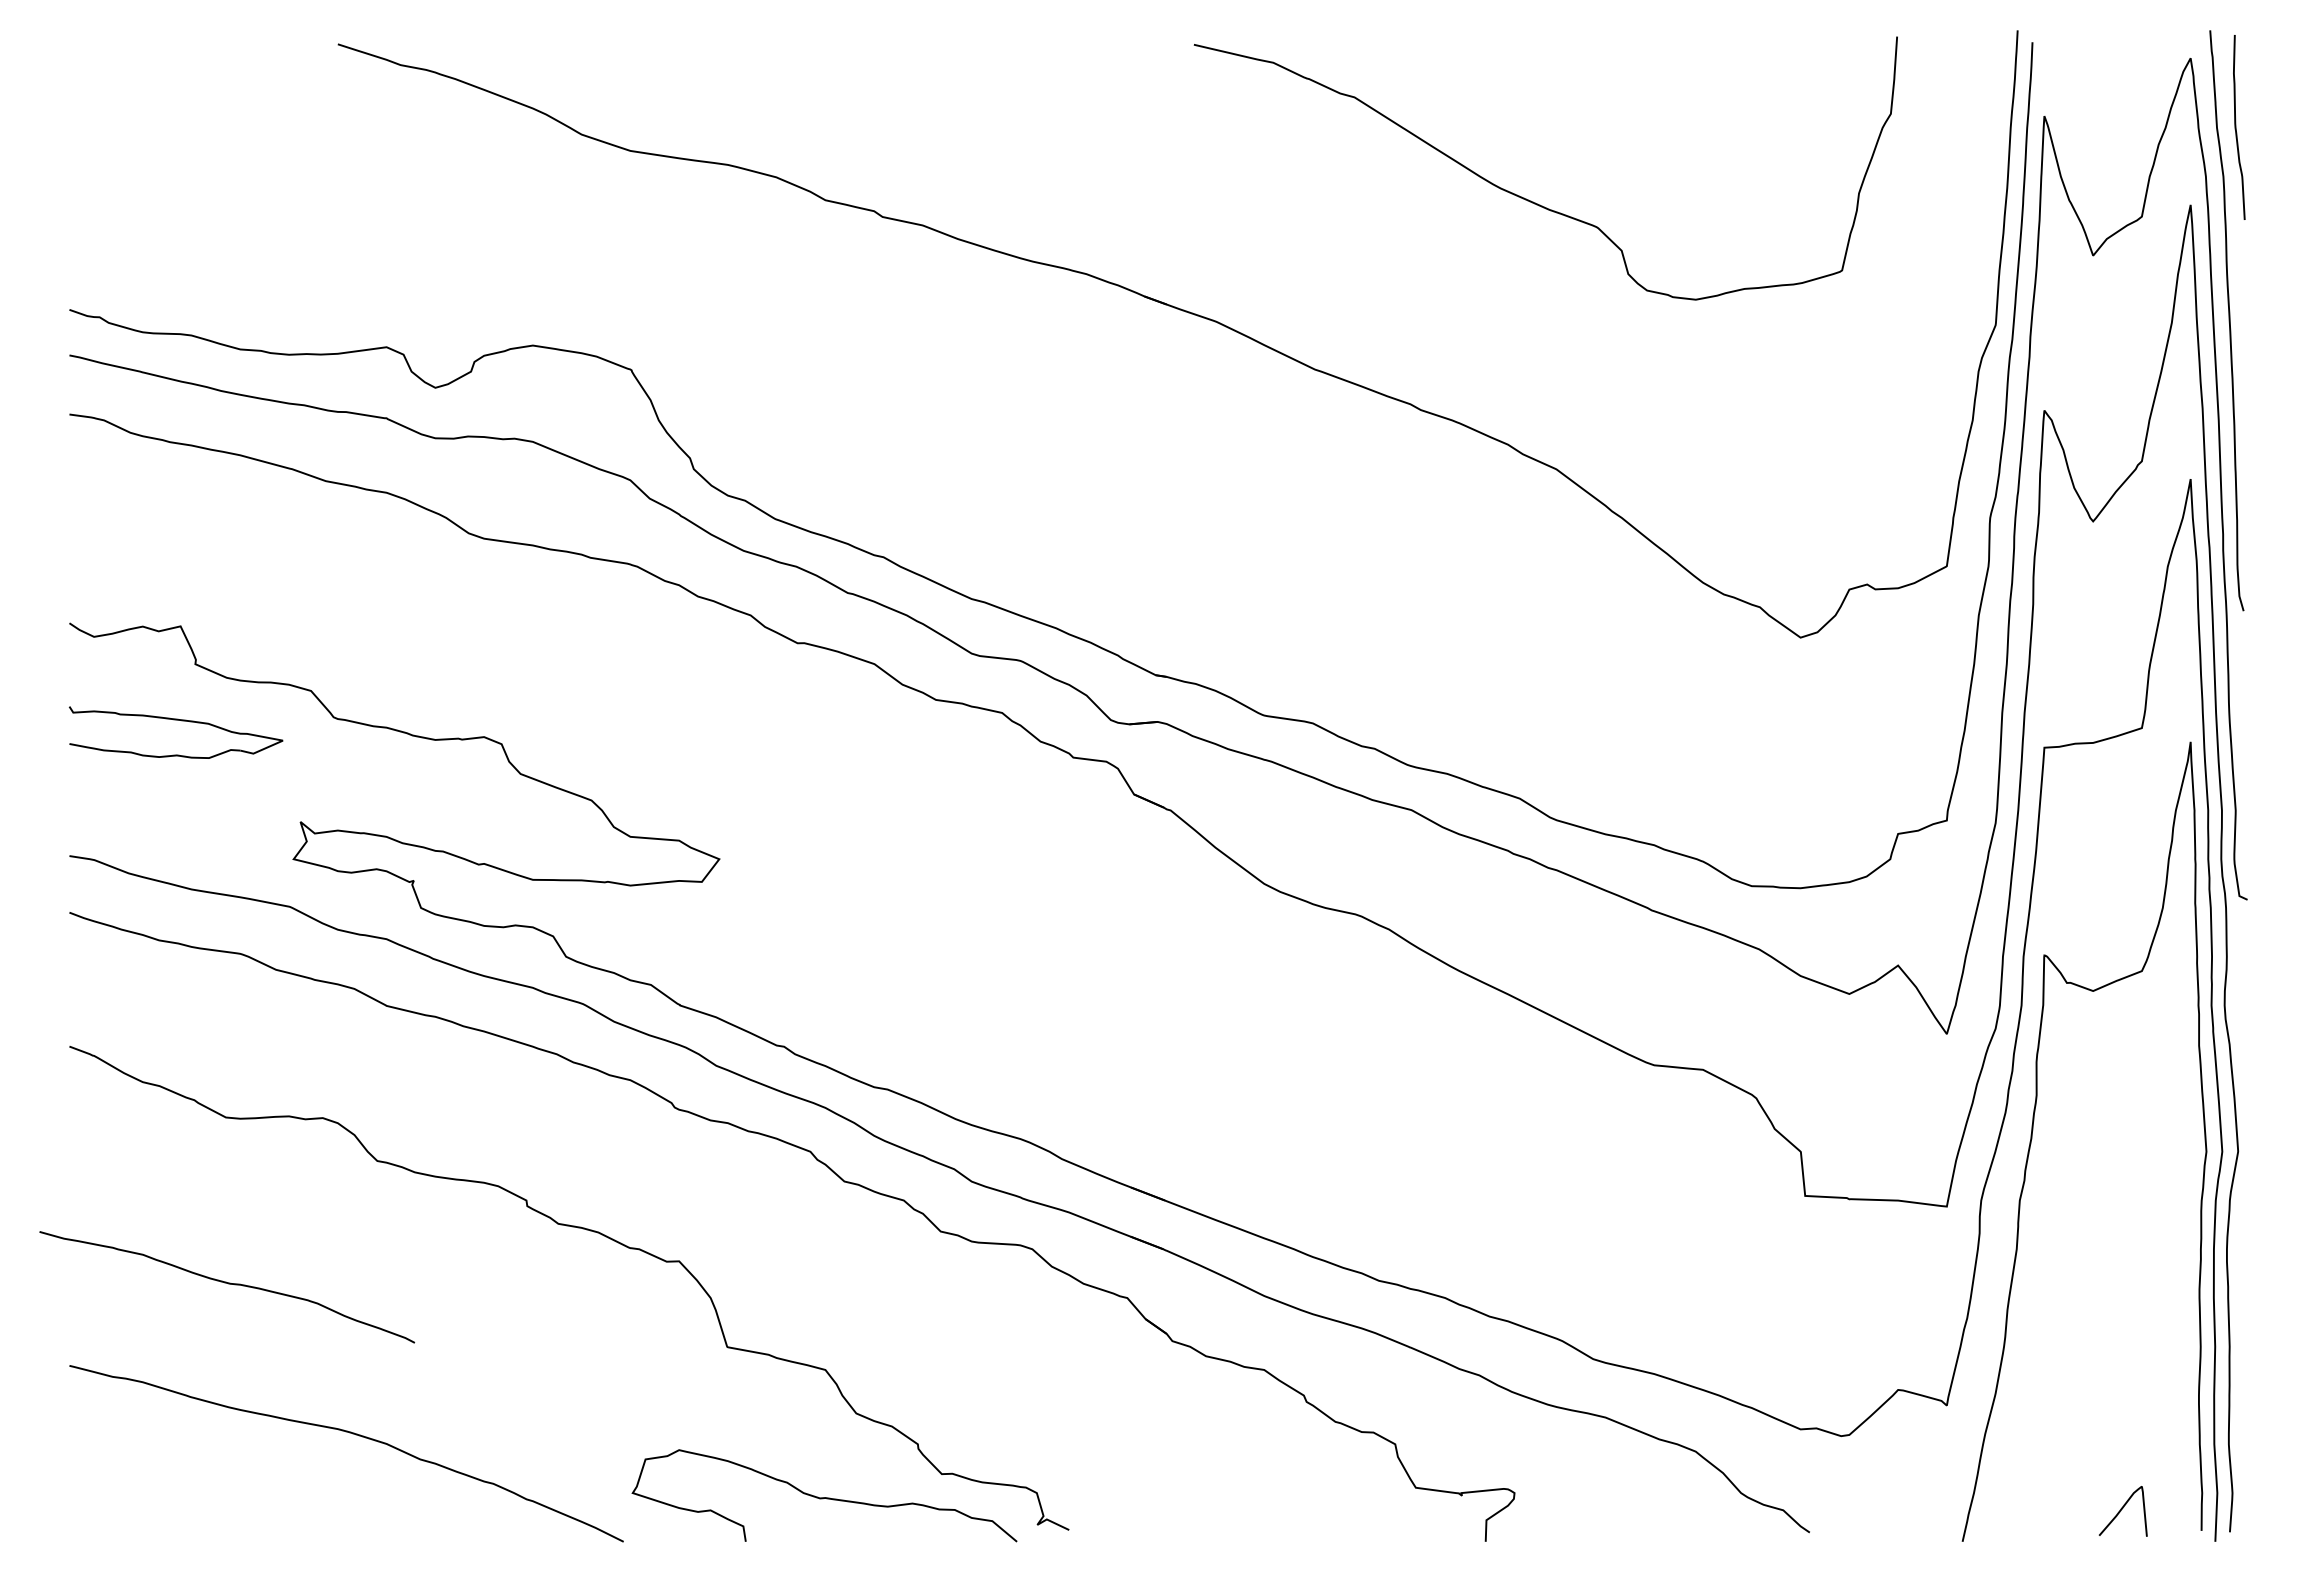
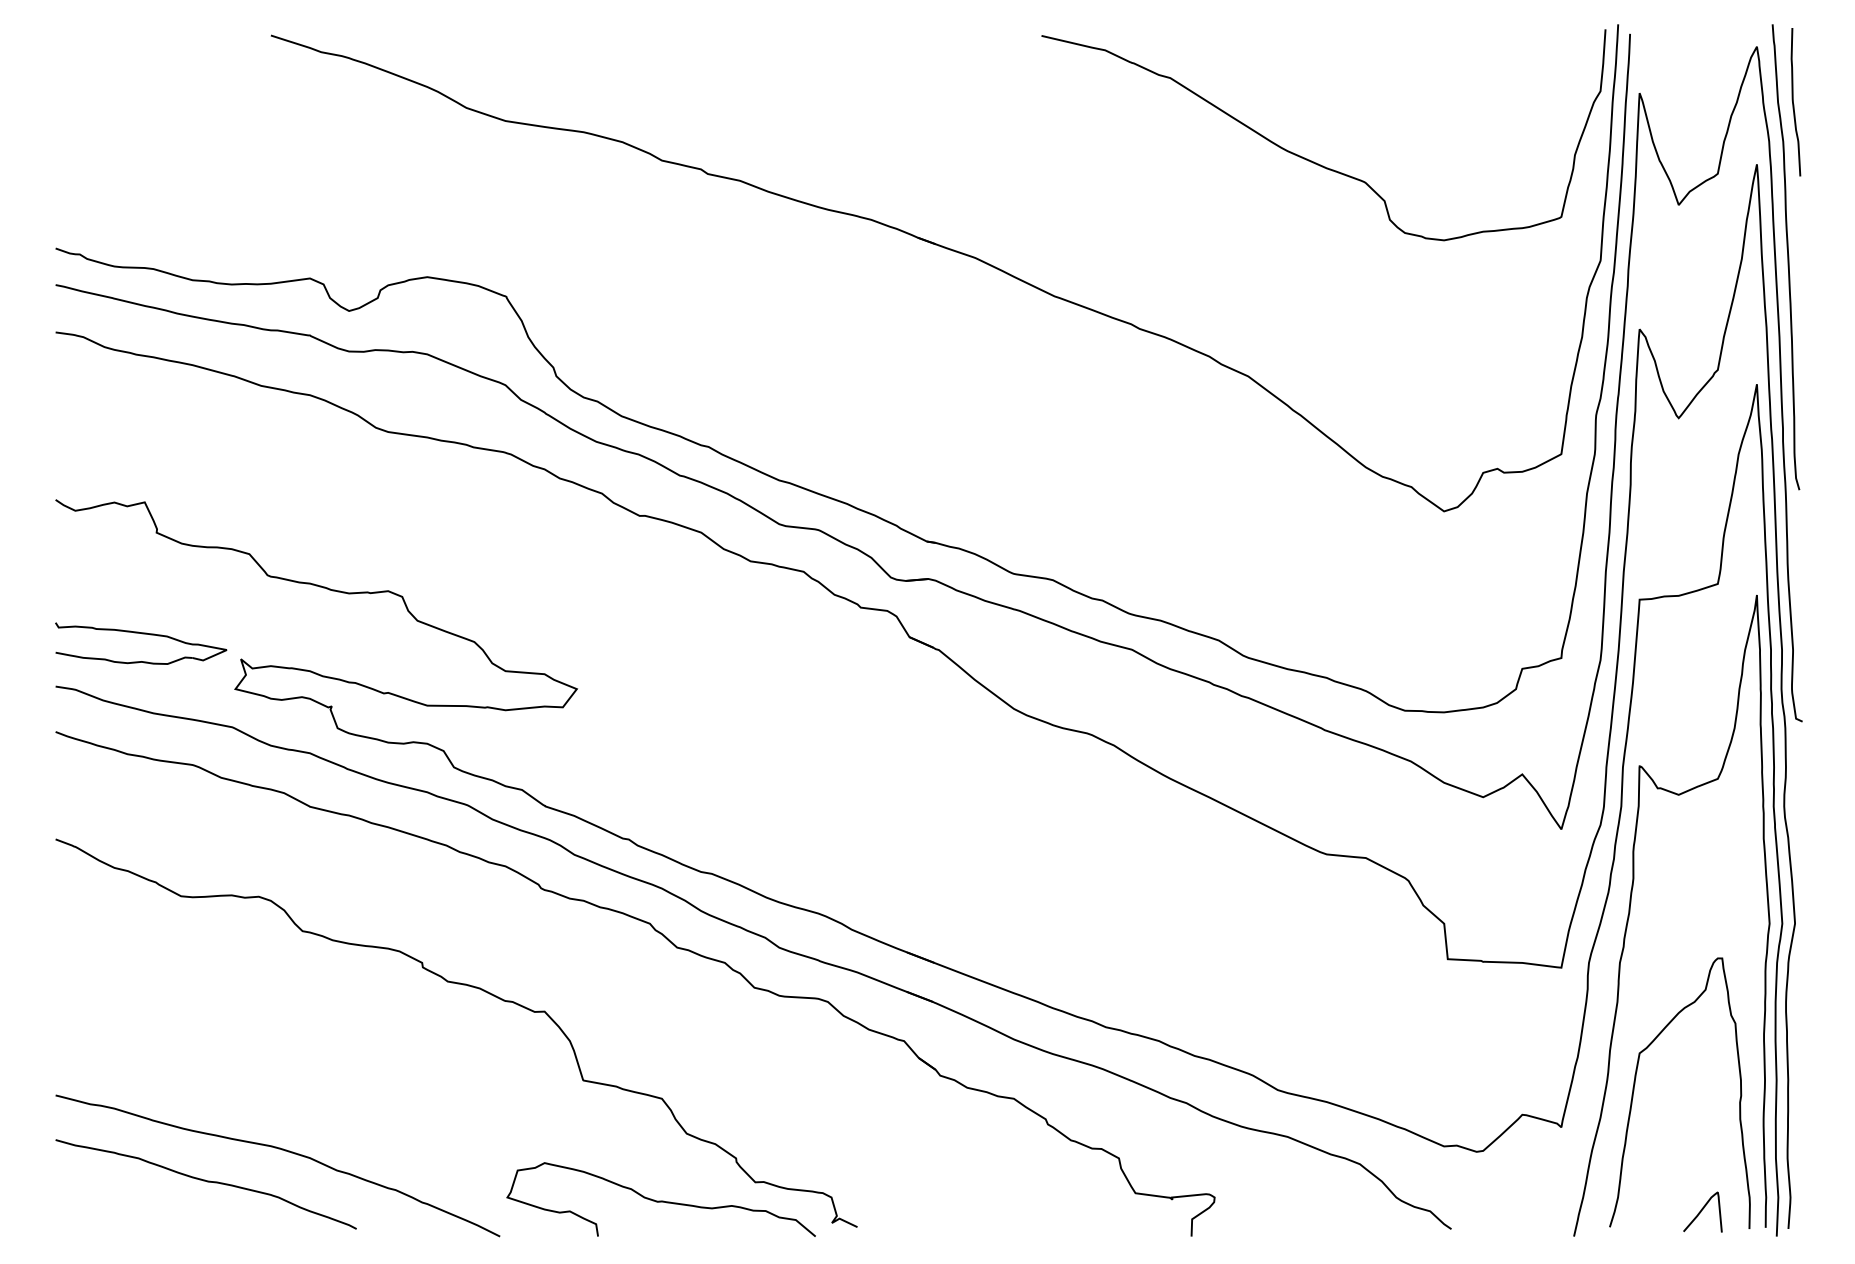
curve: (1534, 201) -> (1314, 161), moved
part: (177, 721) -> (142, 634), moved
curve: (228, 1284) -> (207, 1182), moved
curve: (2039, 1352) -> (1635, 1084), added

